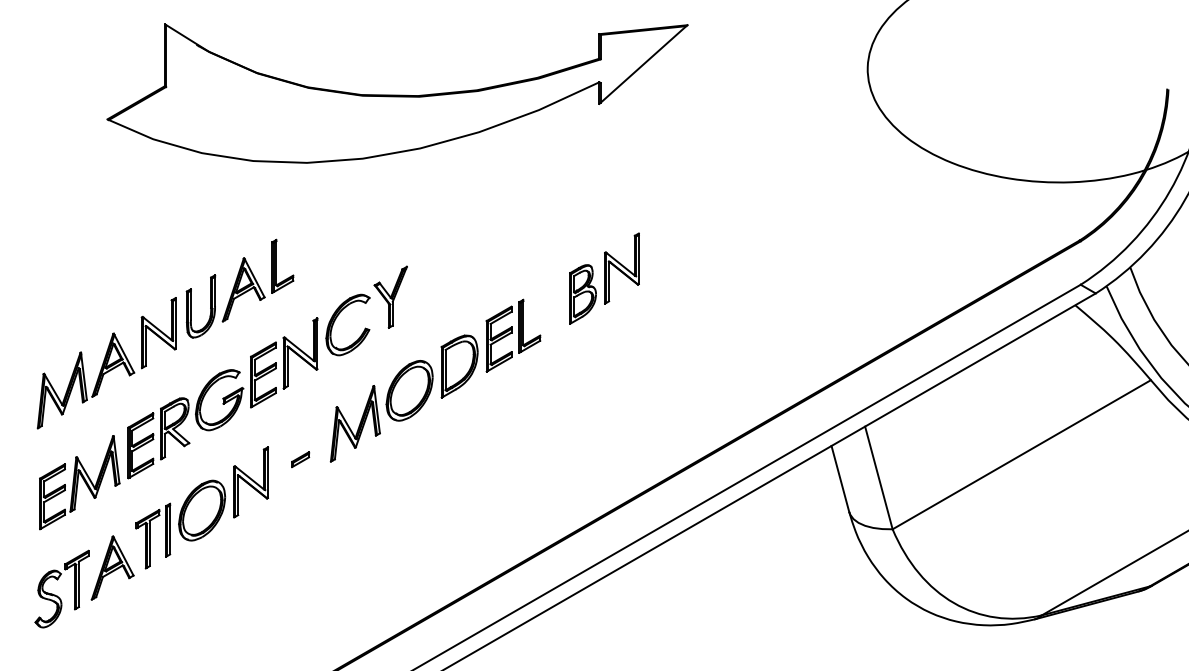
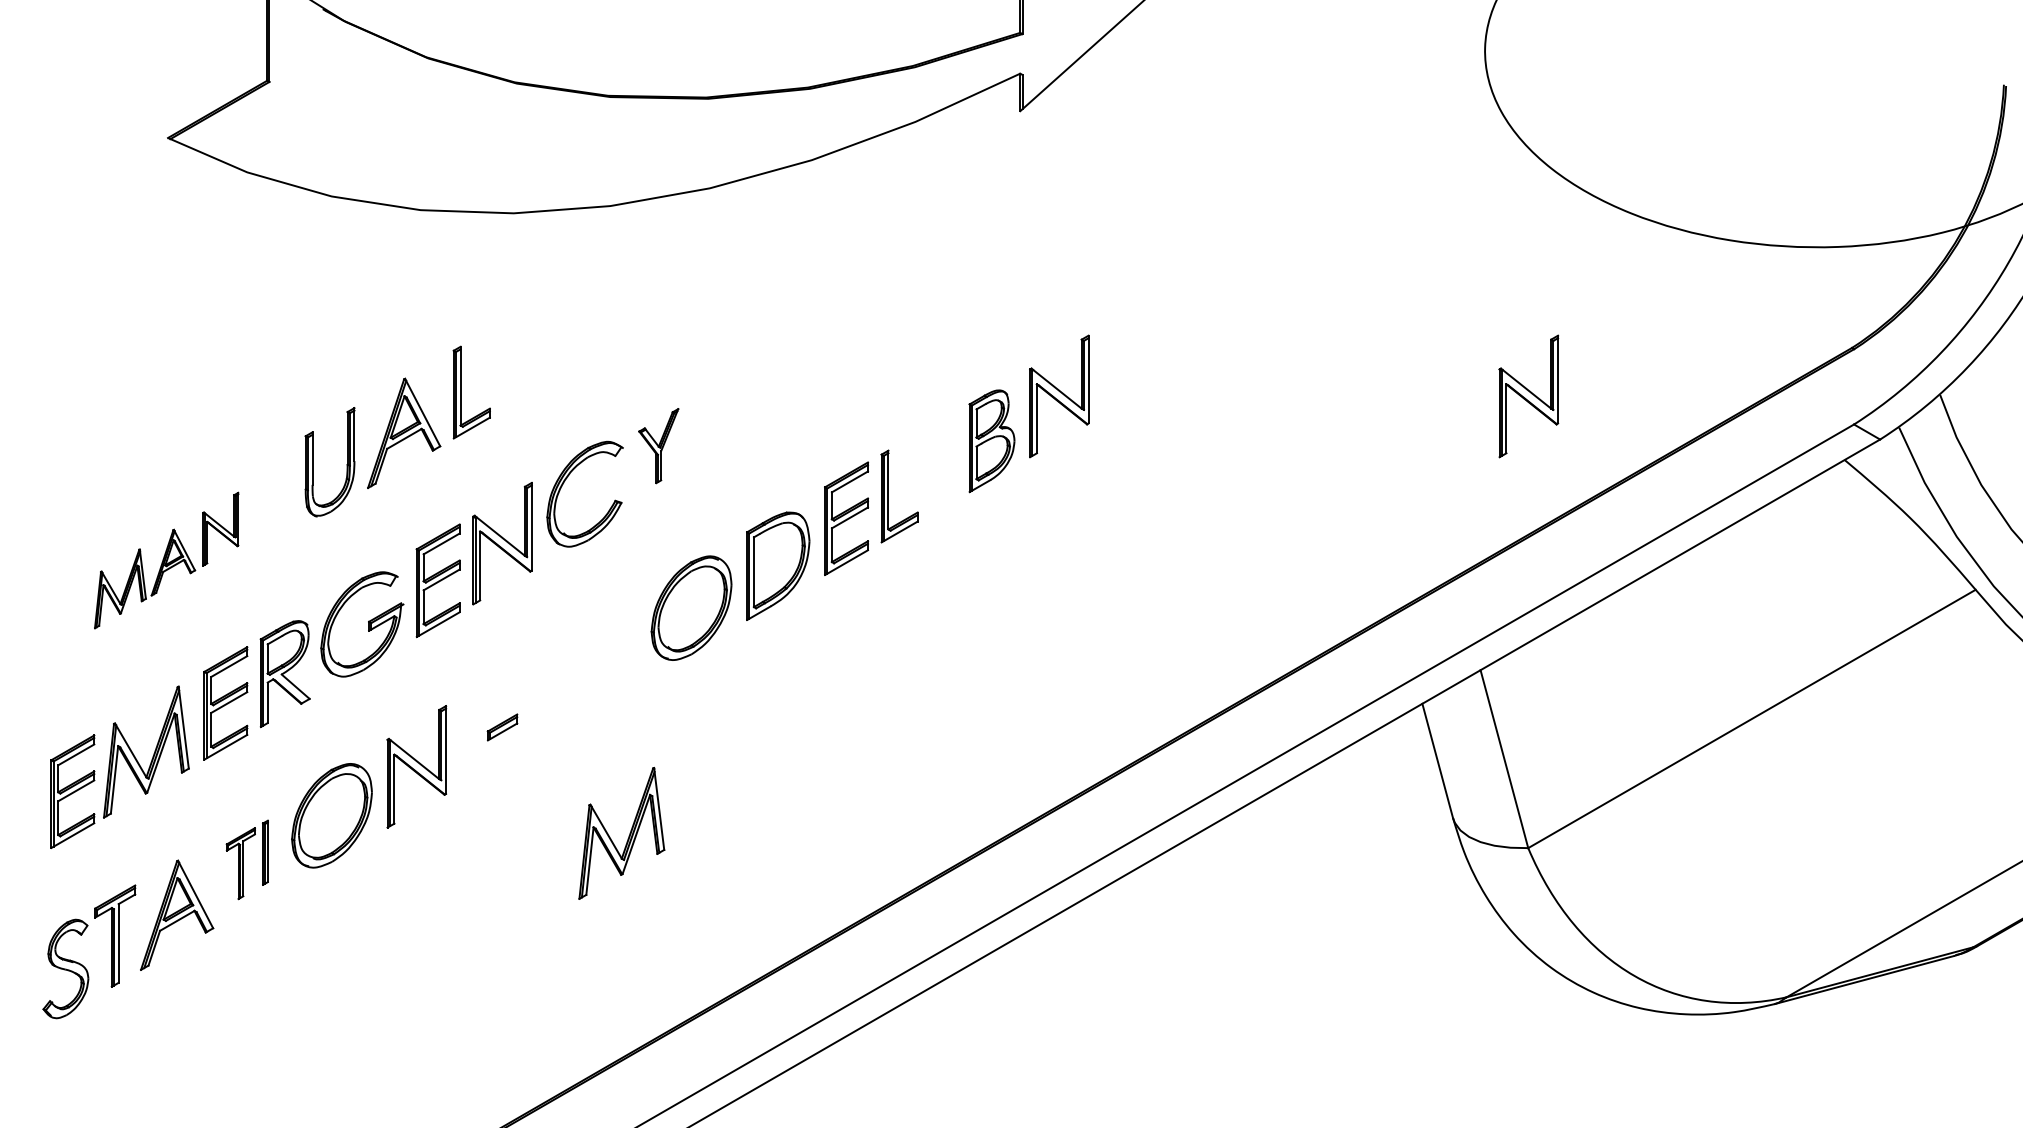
part: (892, 268) -> (1527, 396), added
part: (390, 296) -> (658, 444), size x0.7
part: (106, 363) -> (166, 560), size x0.6
part: (354, 423) -> (620, 832), moved
part: (153, 535) -> (247, 858), size x0.7

